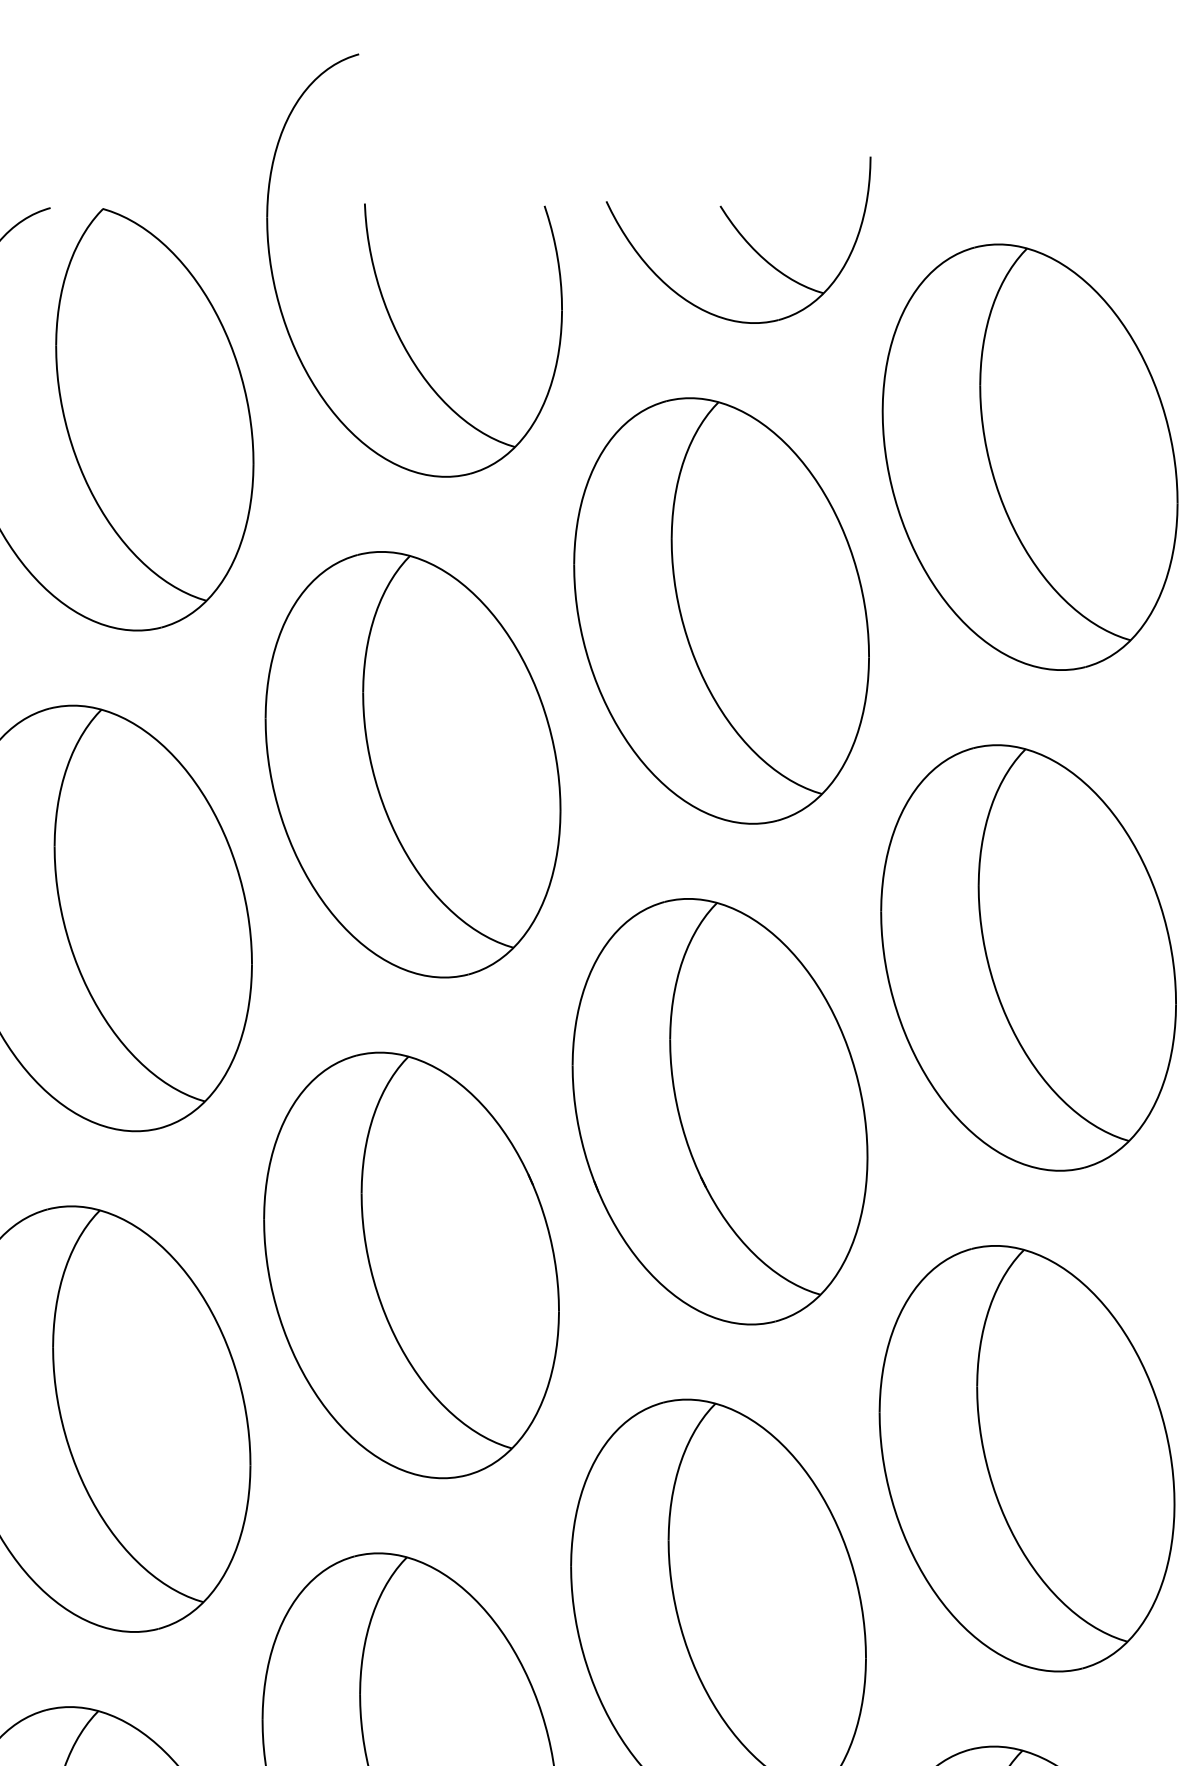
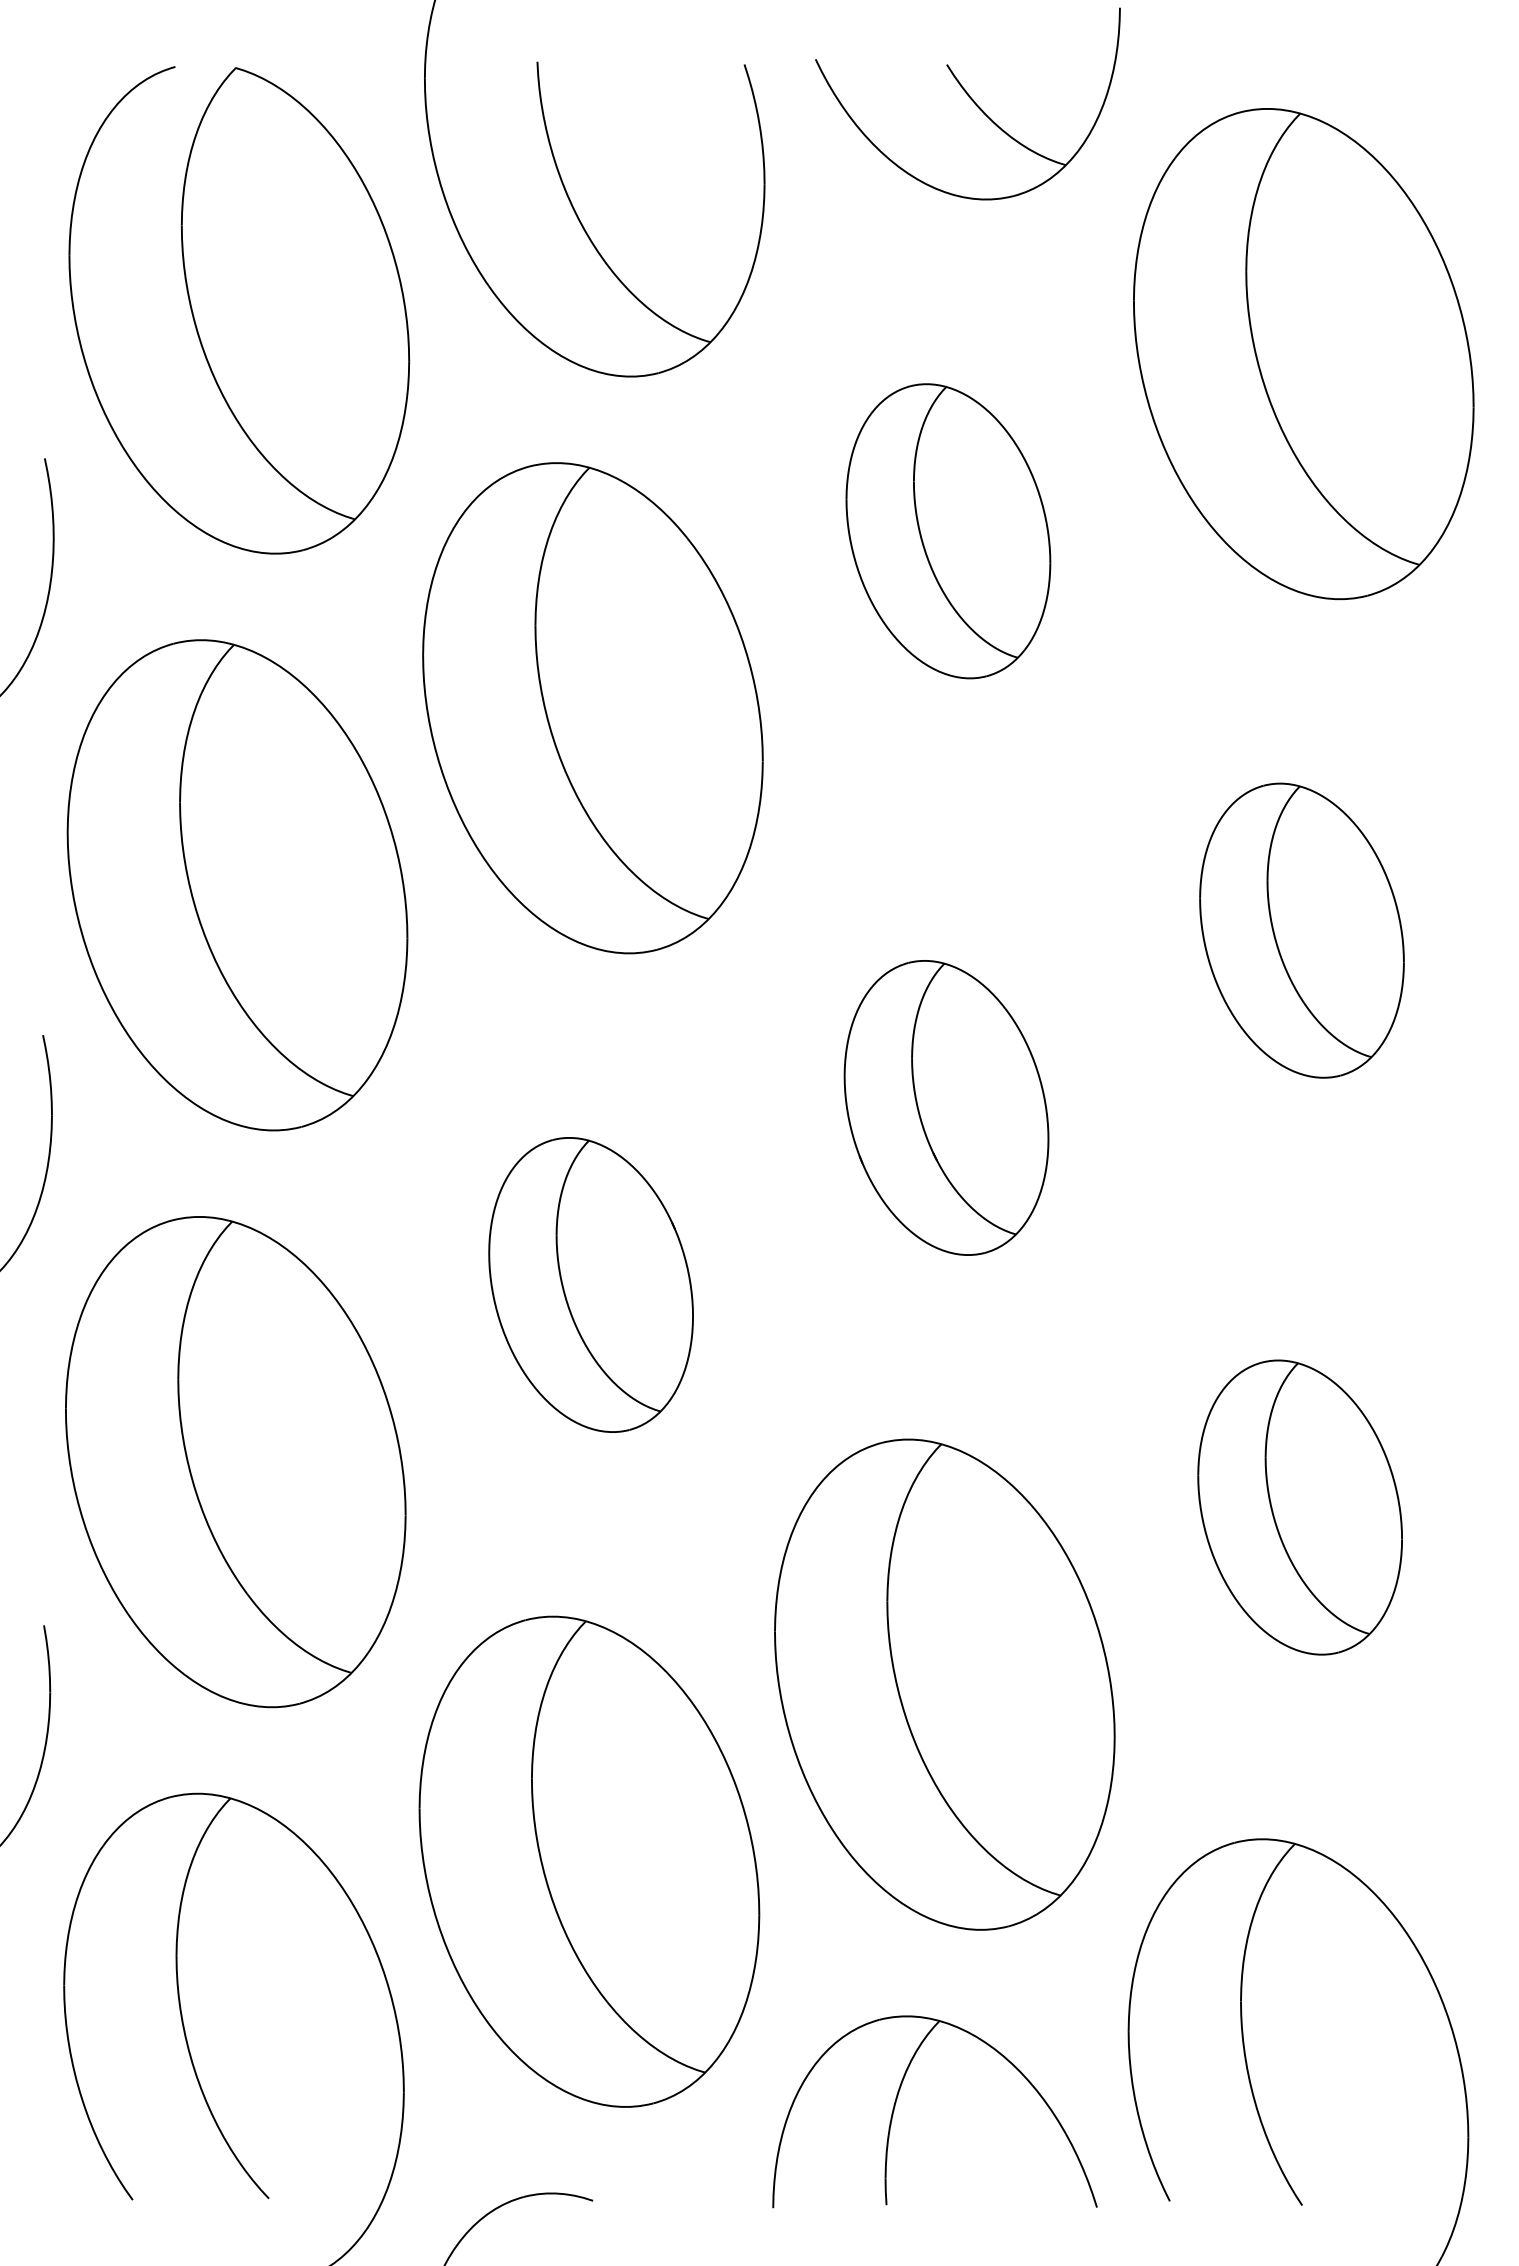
part: (721, 611) -> (948, 531), size x0.6
part: (1028, 957) -> (1301, 930), size x0.6
part: (719, 1111) -> (946, 1107), size x0.6
part: (410, 1264) -> (590, 1284), size x0.6
part: (1026, 1458) -> (1299, 1507), size x0.6

